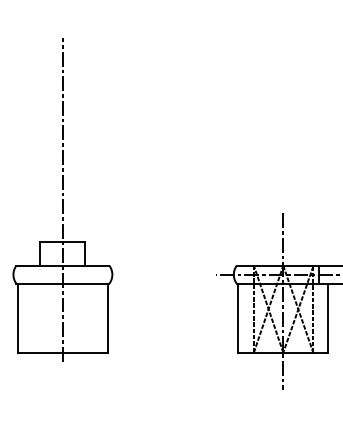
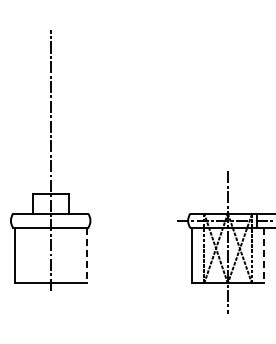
line: (107, 317) -> (86, 255), solid -> dashed
line: (328, 317) -> (264, 255), solid -> dashed

